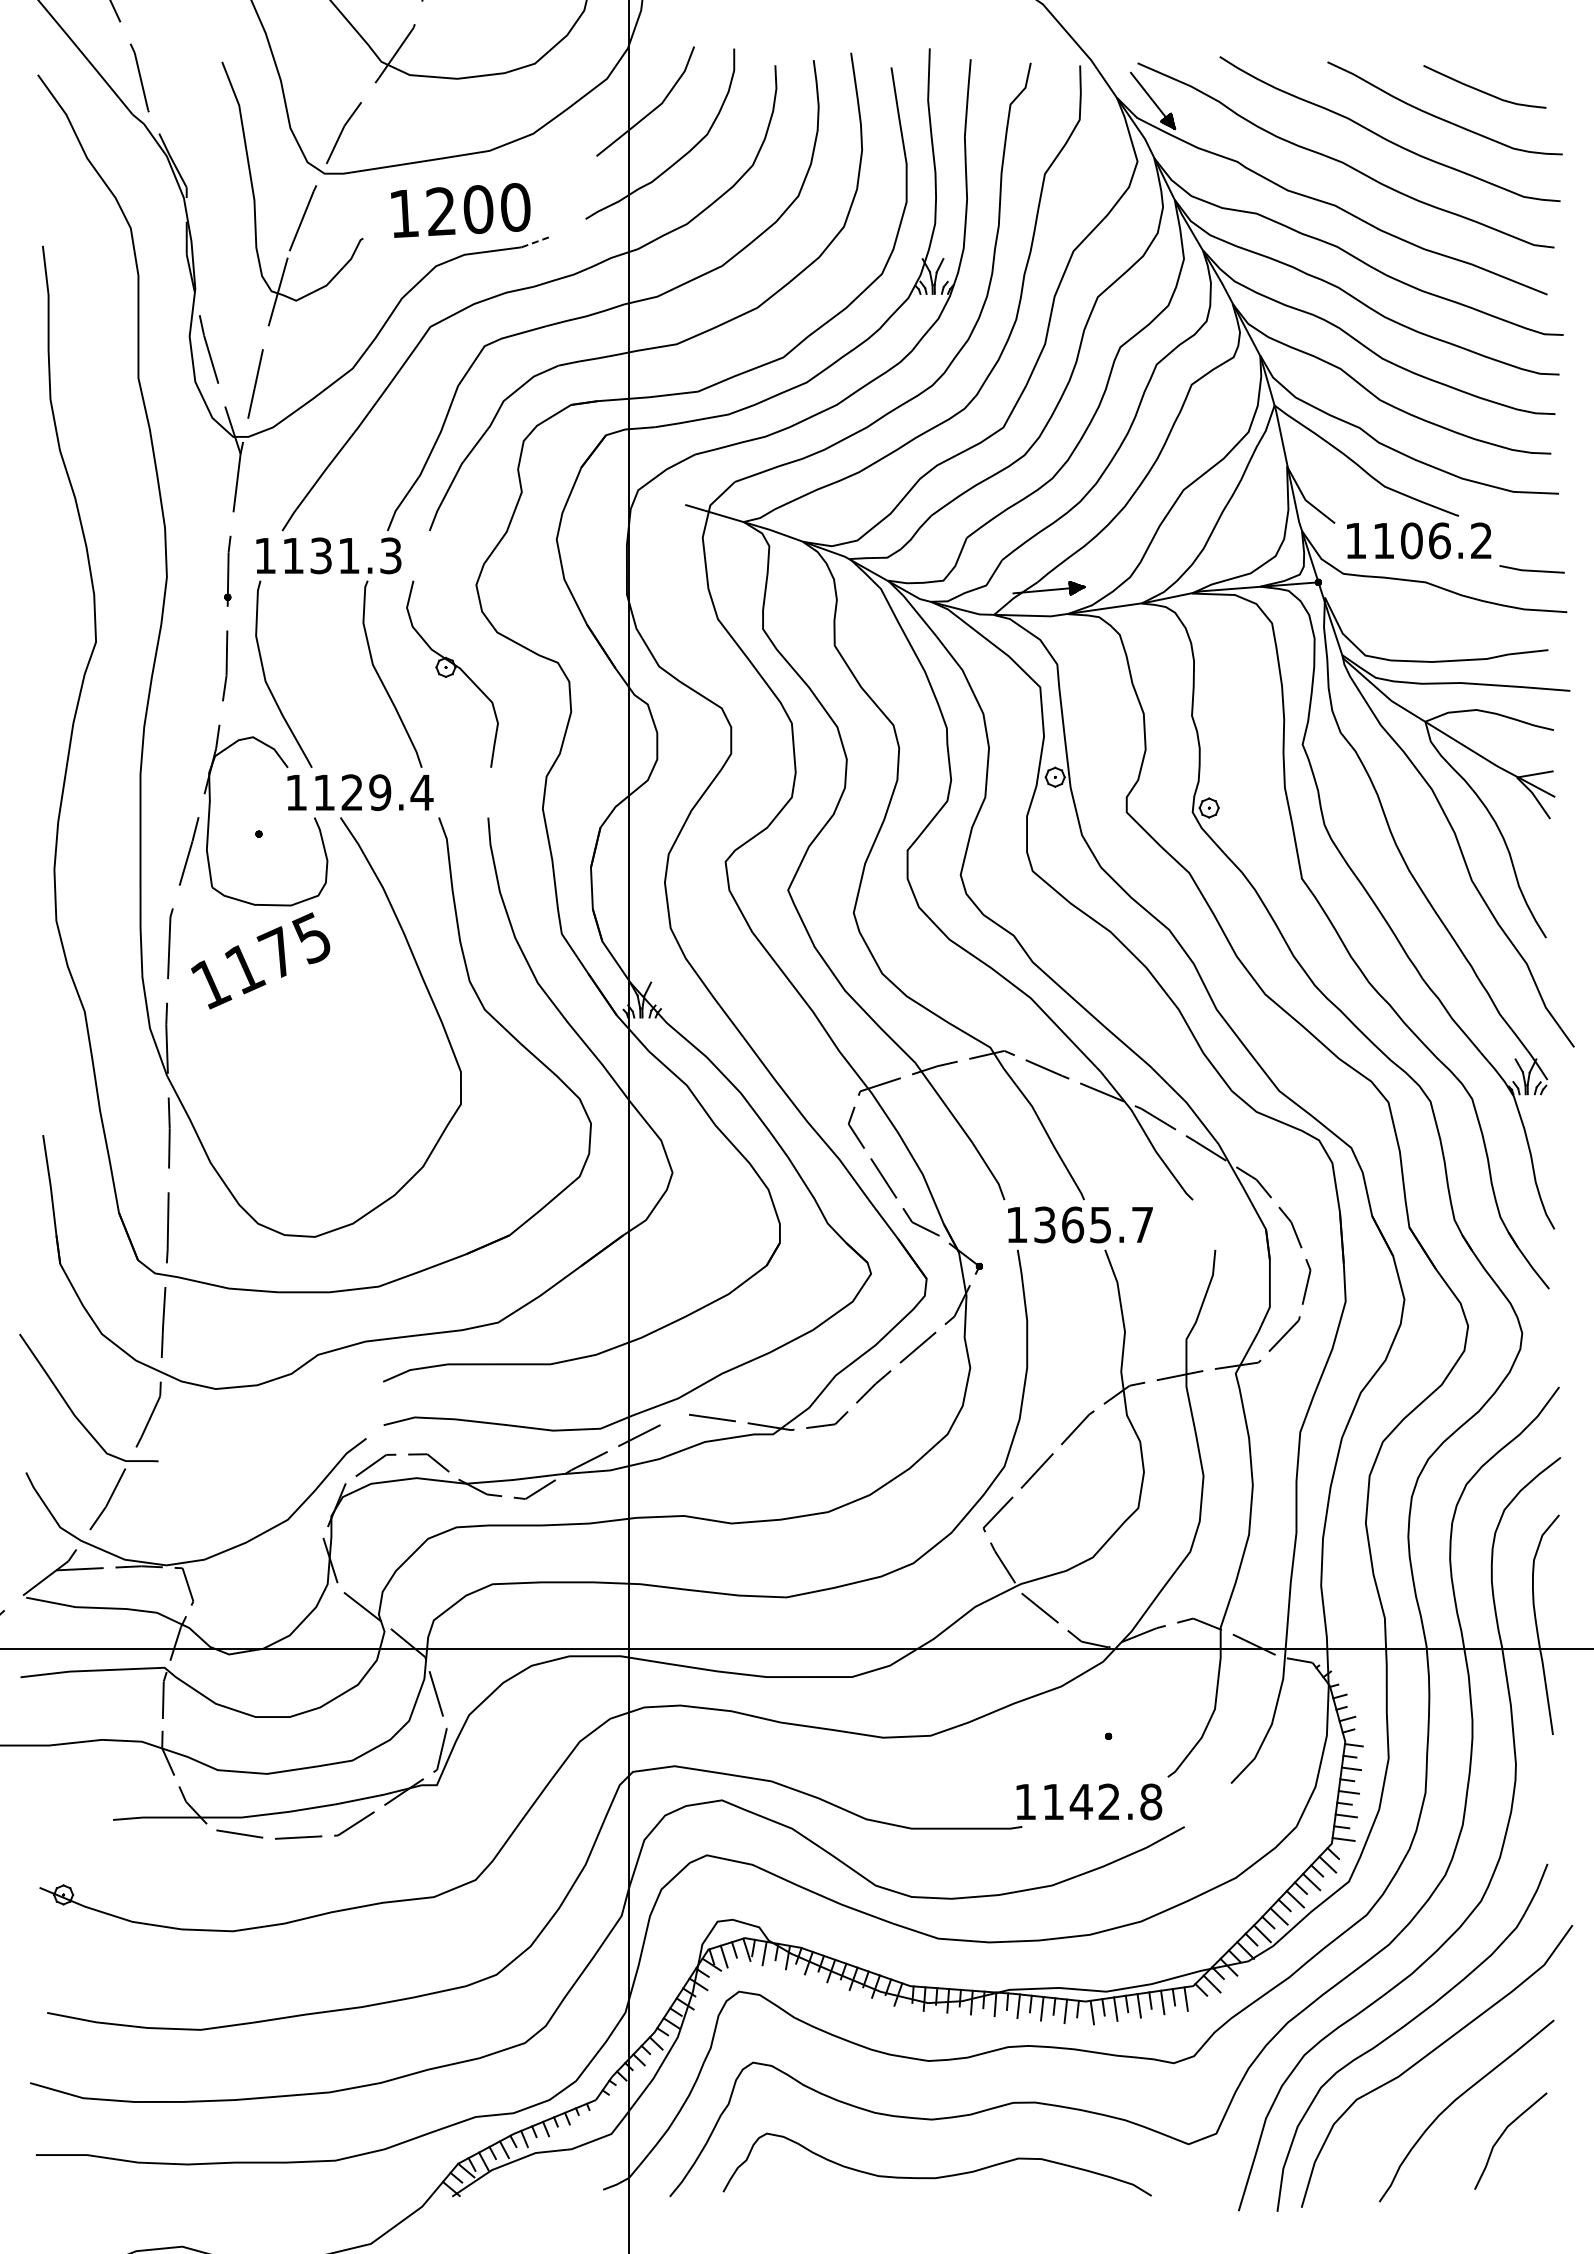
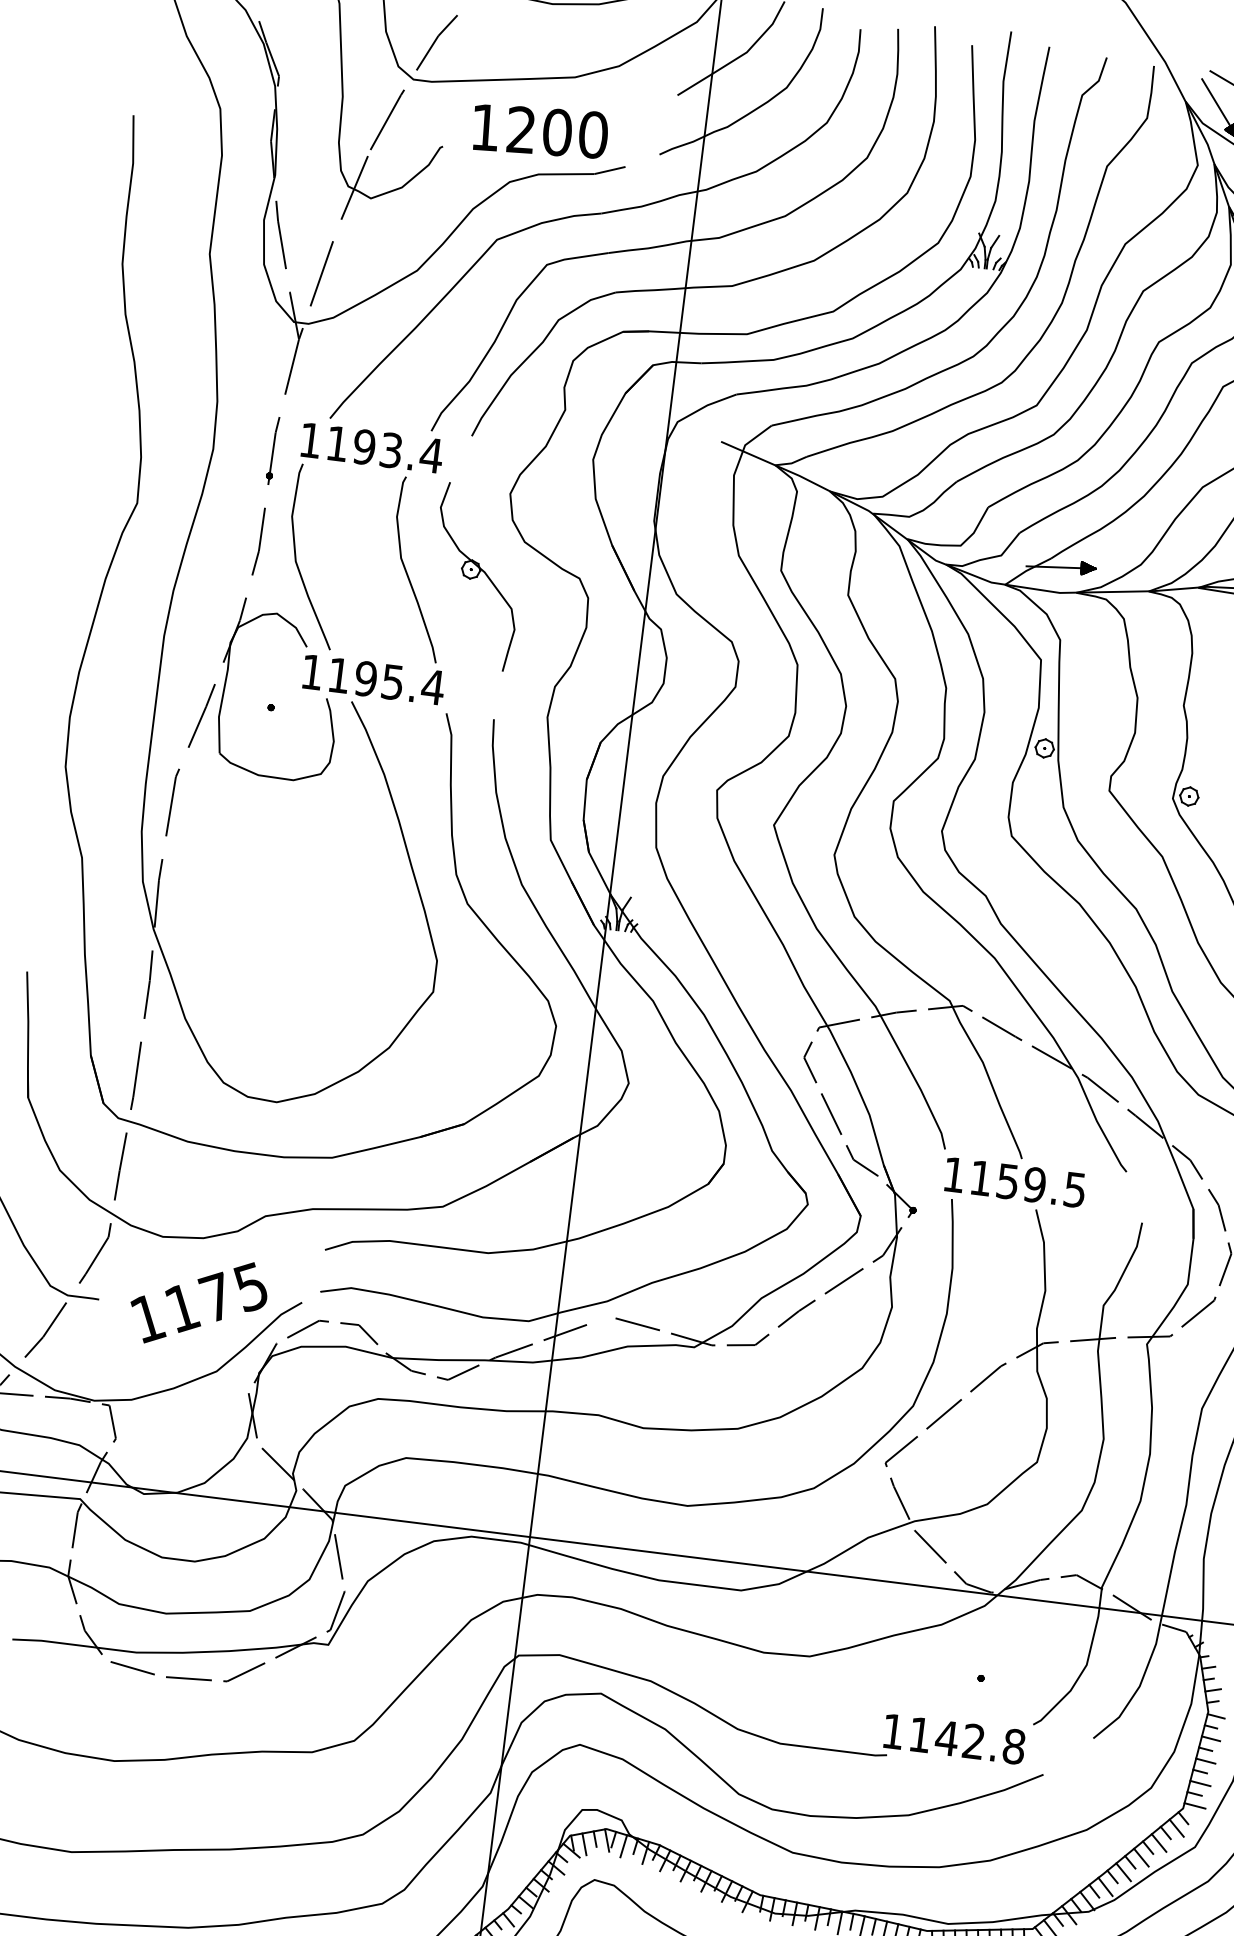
line: (538, 241) -> (611, 170), dashed -> solid
text: (356, 555) -> (398, 451), 1131.3 -> 1193.4
text: (366, 792) -> (379, 680), 1129.4 -> 1195.4
text: (260, 960) -> (198, 1302), moved
text: (1093, 1224) -> (1027, 1183), 1365.7 -> 1159.5

